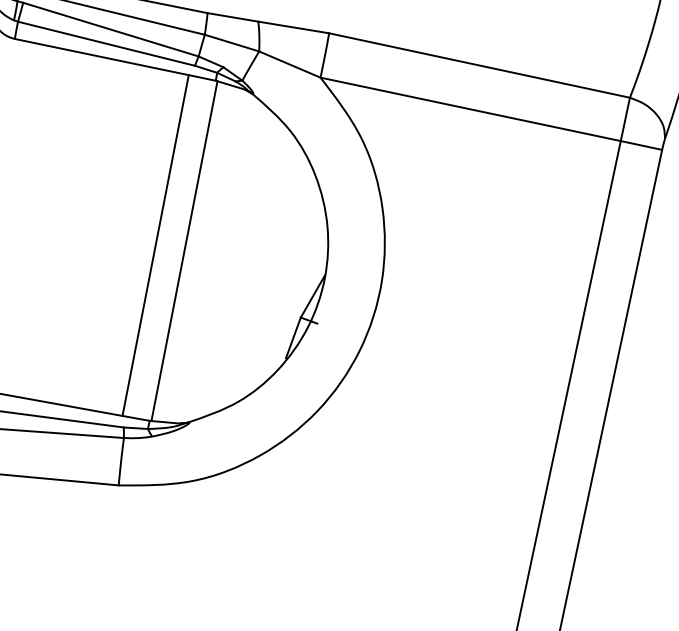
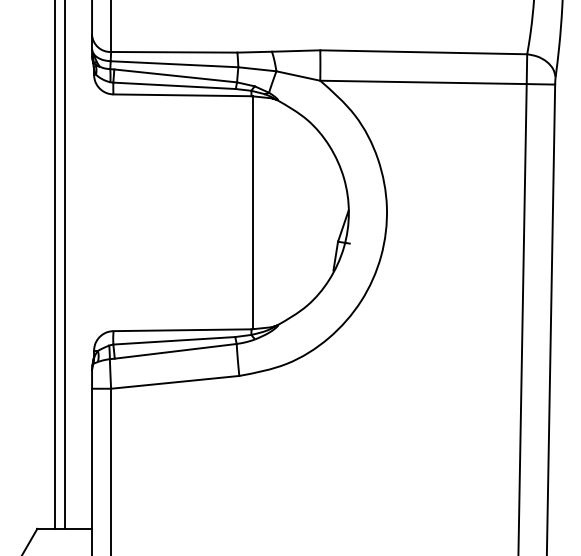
line: (155, 245) -> (232, 212), removed

